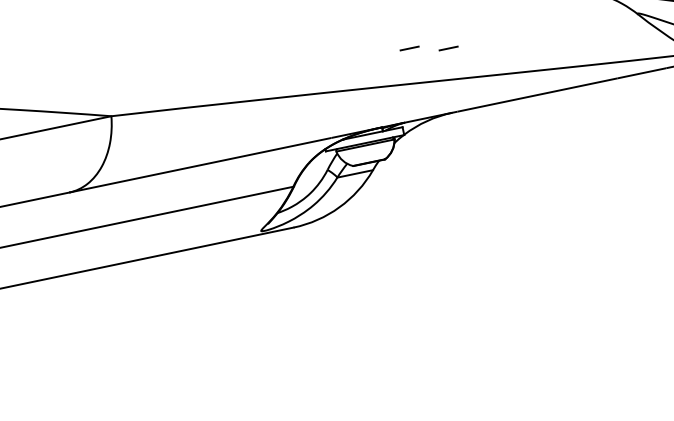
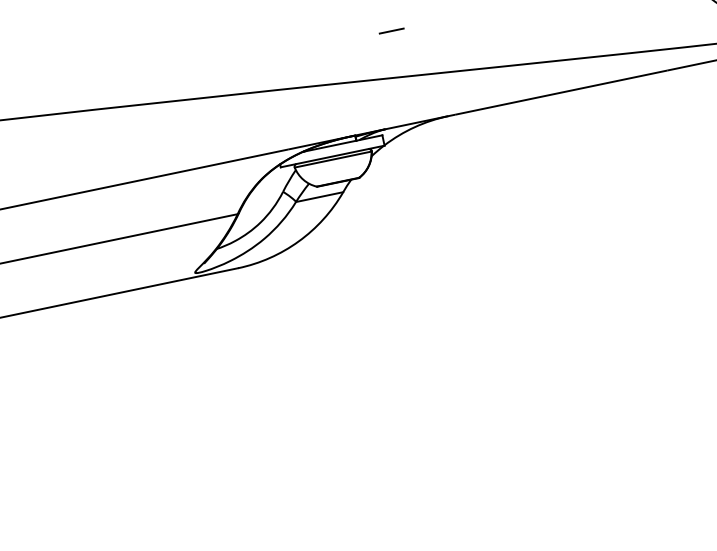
line: (448, 48) -> (443, 31), removed

